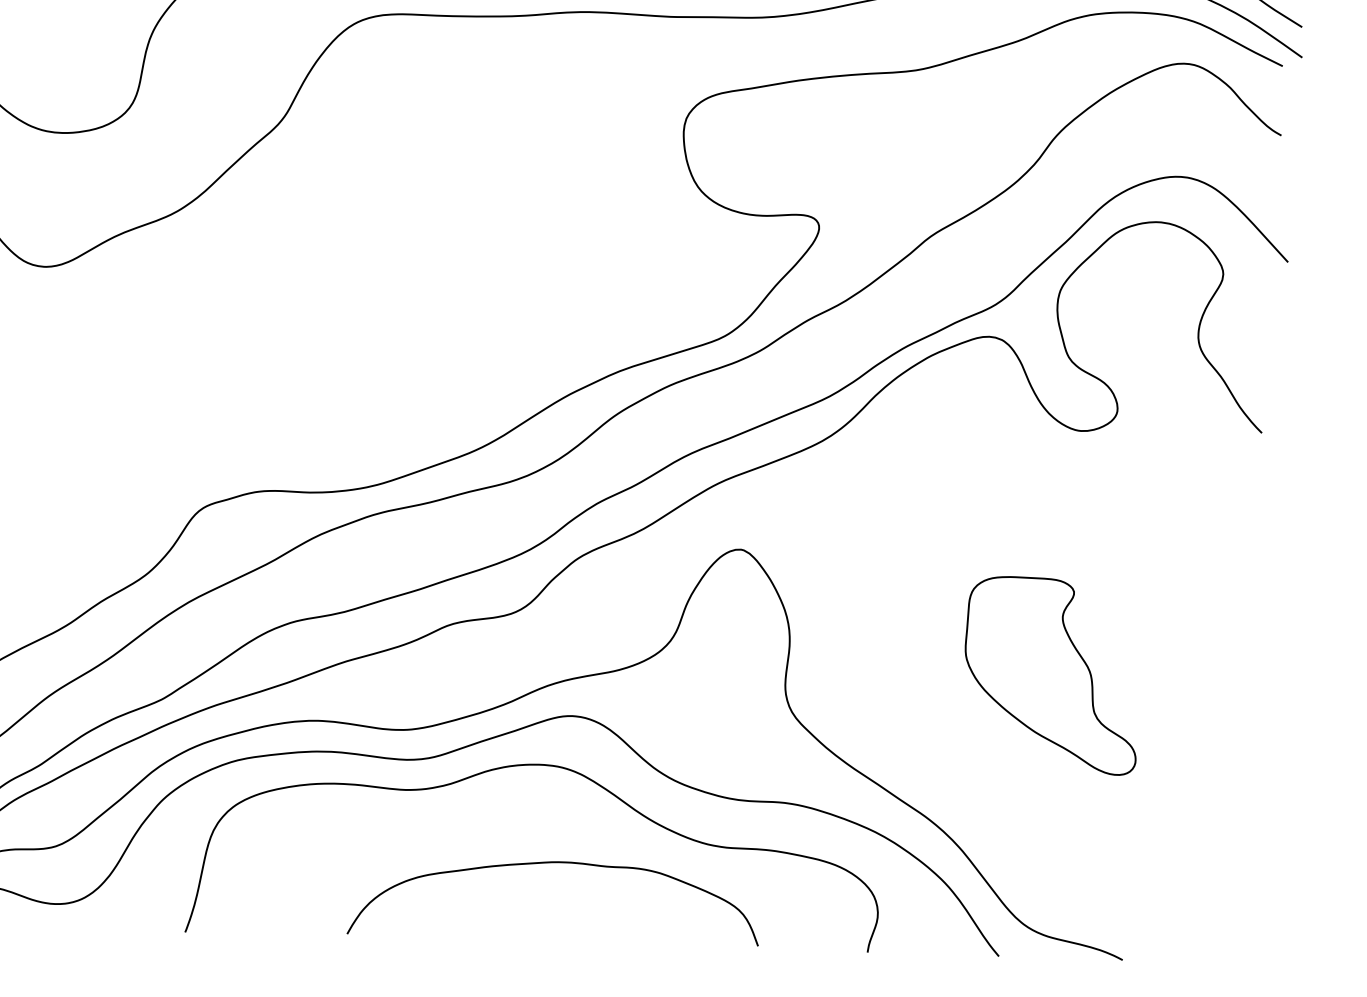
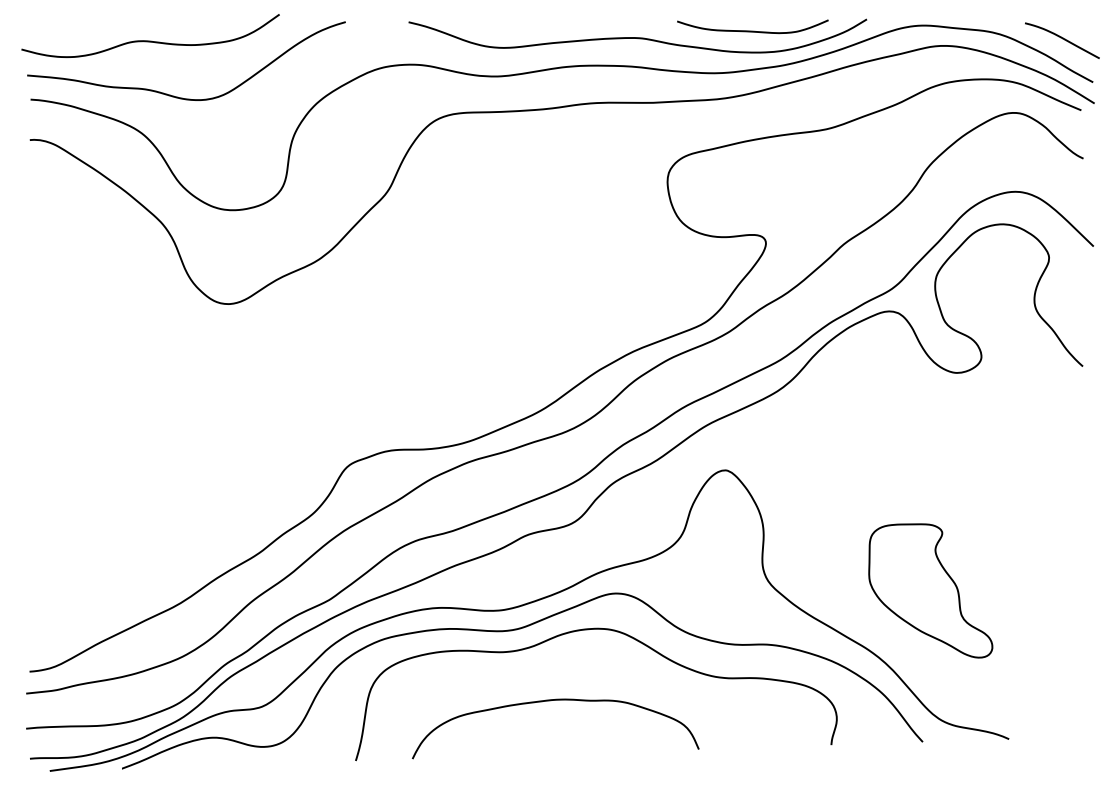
part: (1052, 674) -> (930, 590), moved
curve: (549, 864) -> (550, 701), moved

